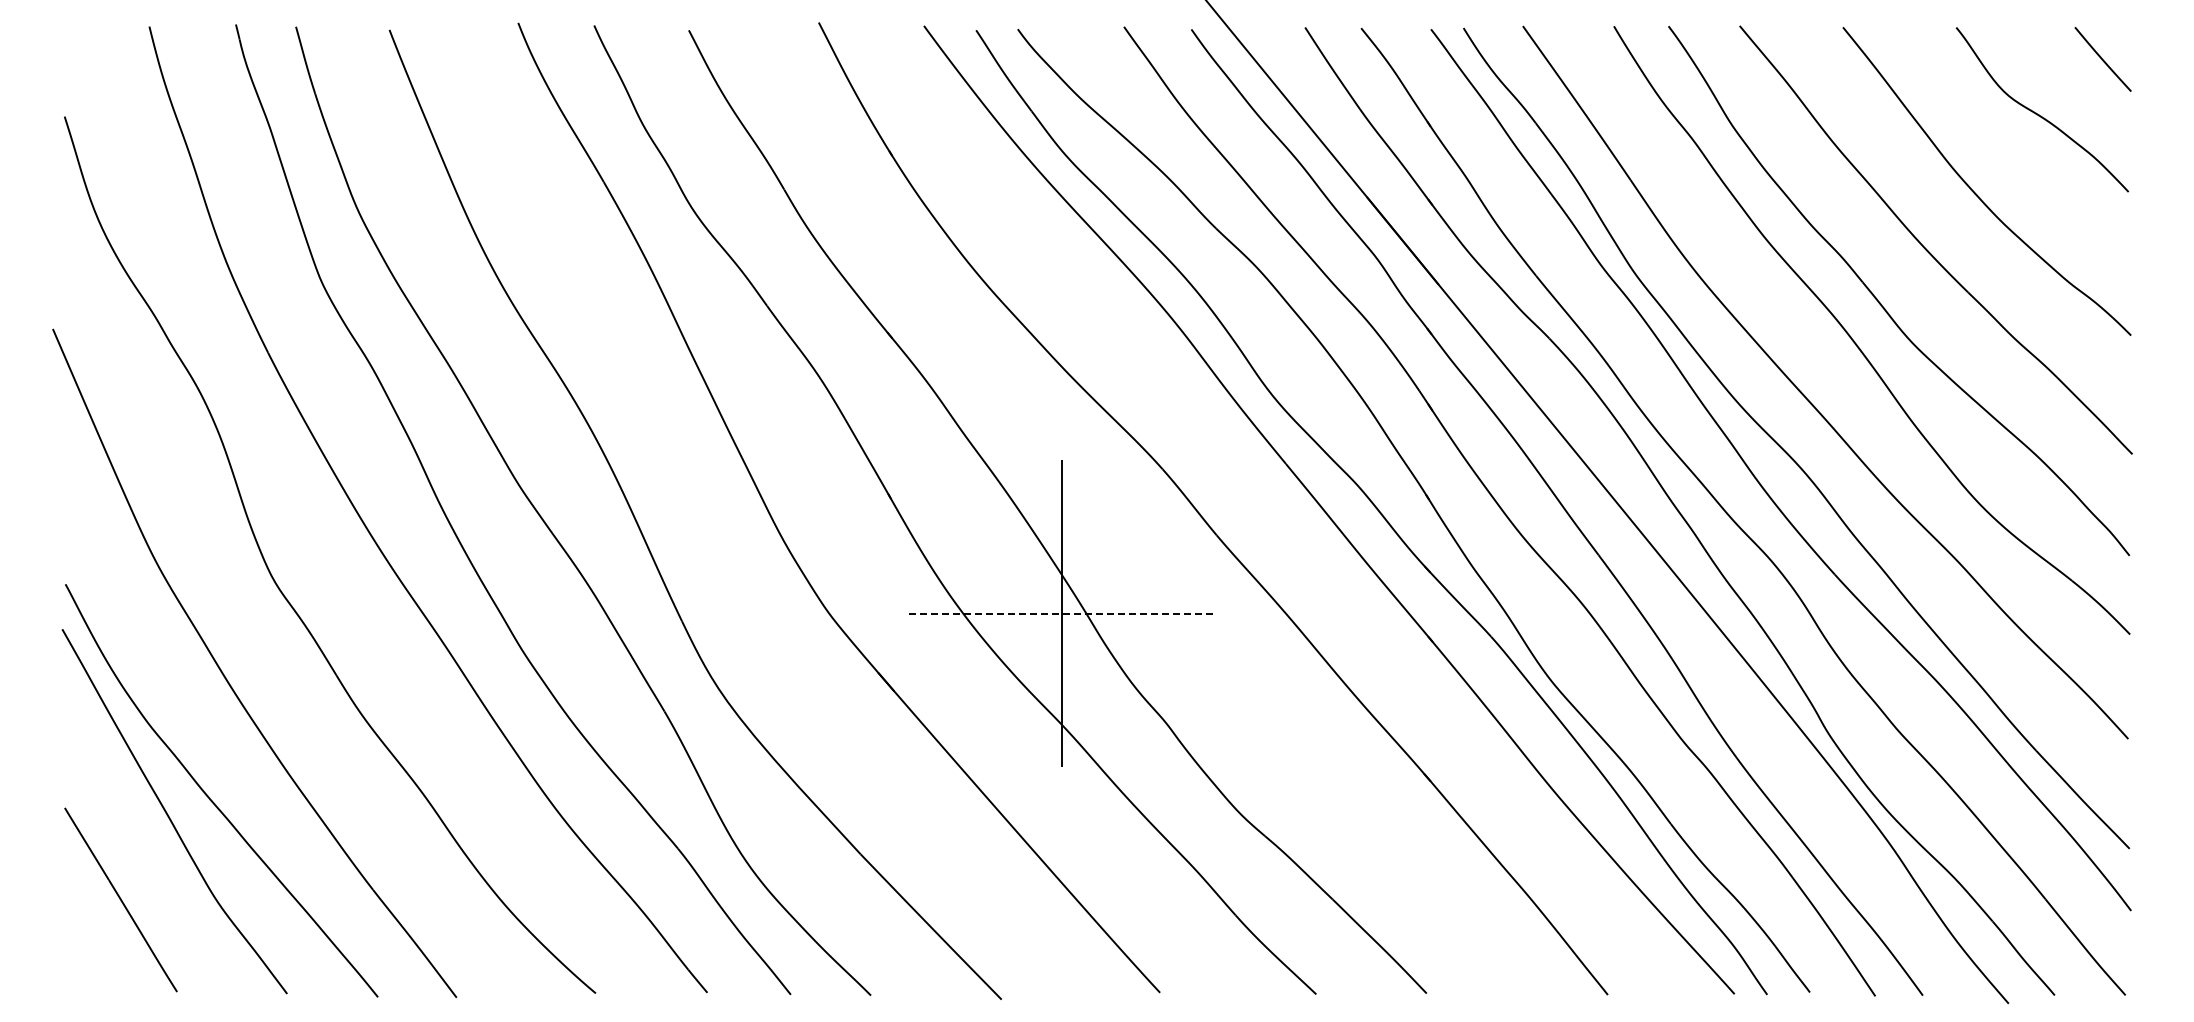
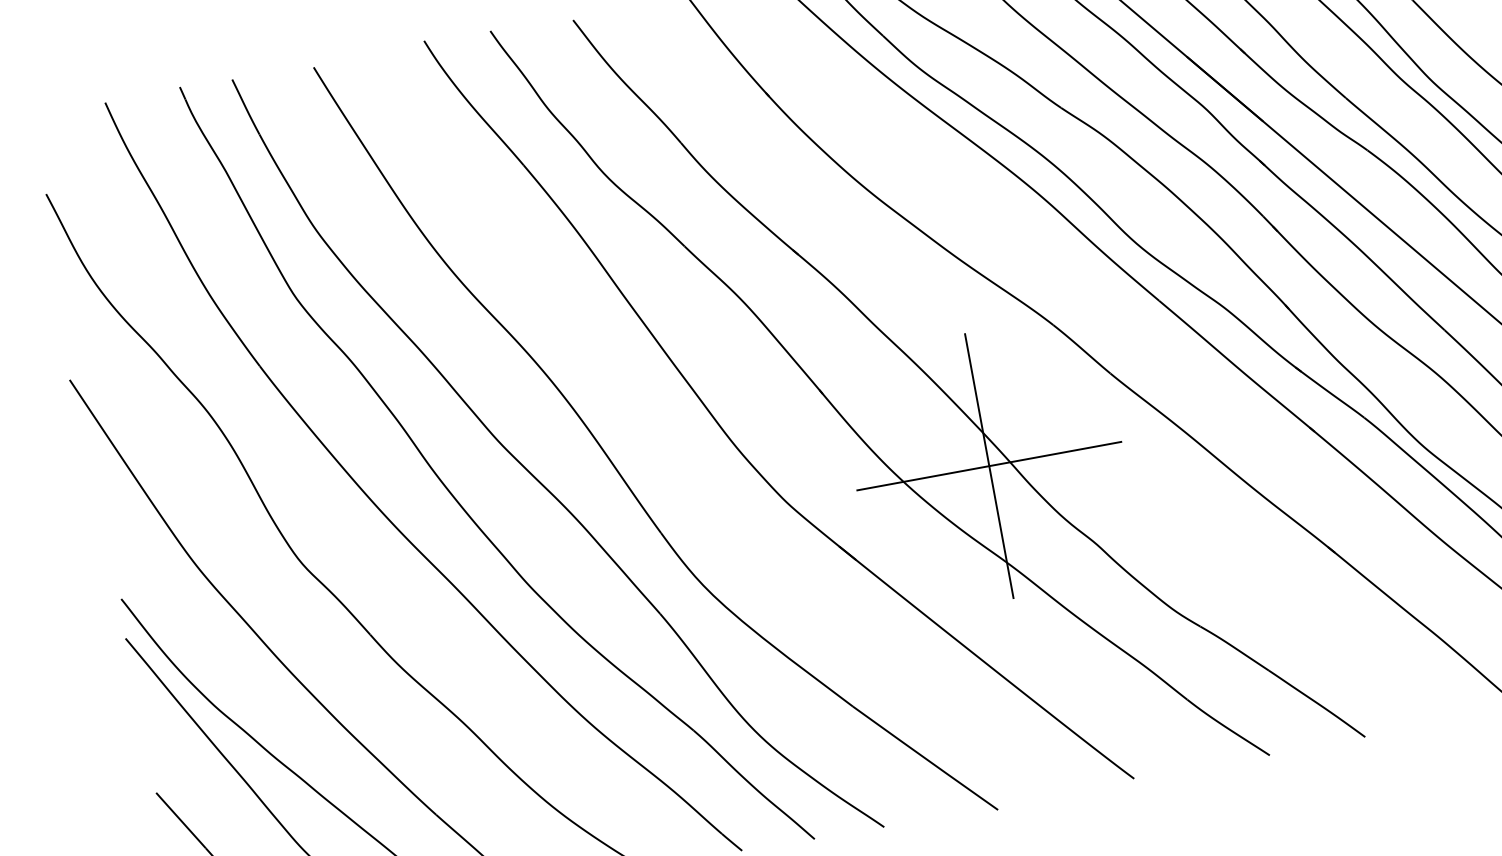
line: (1062, 613) -> (989, 465), dashed -> solid

